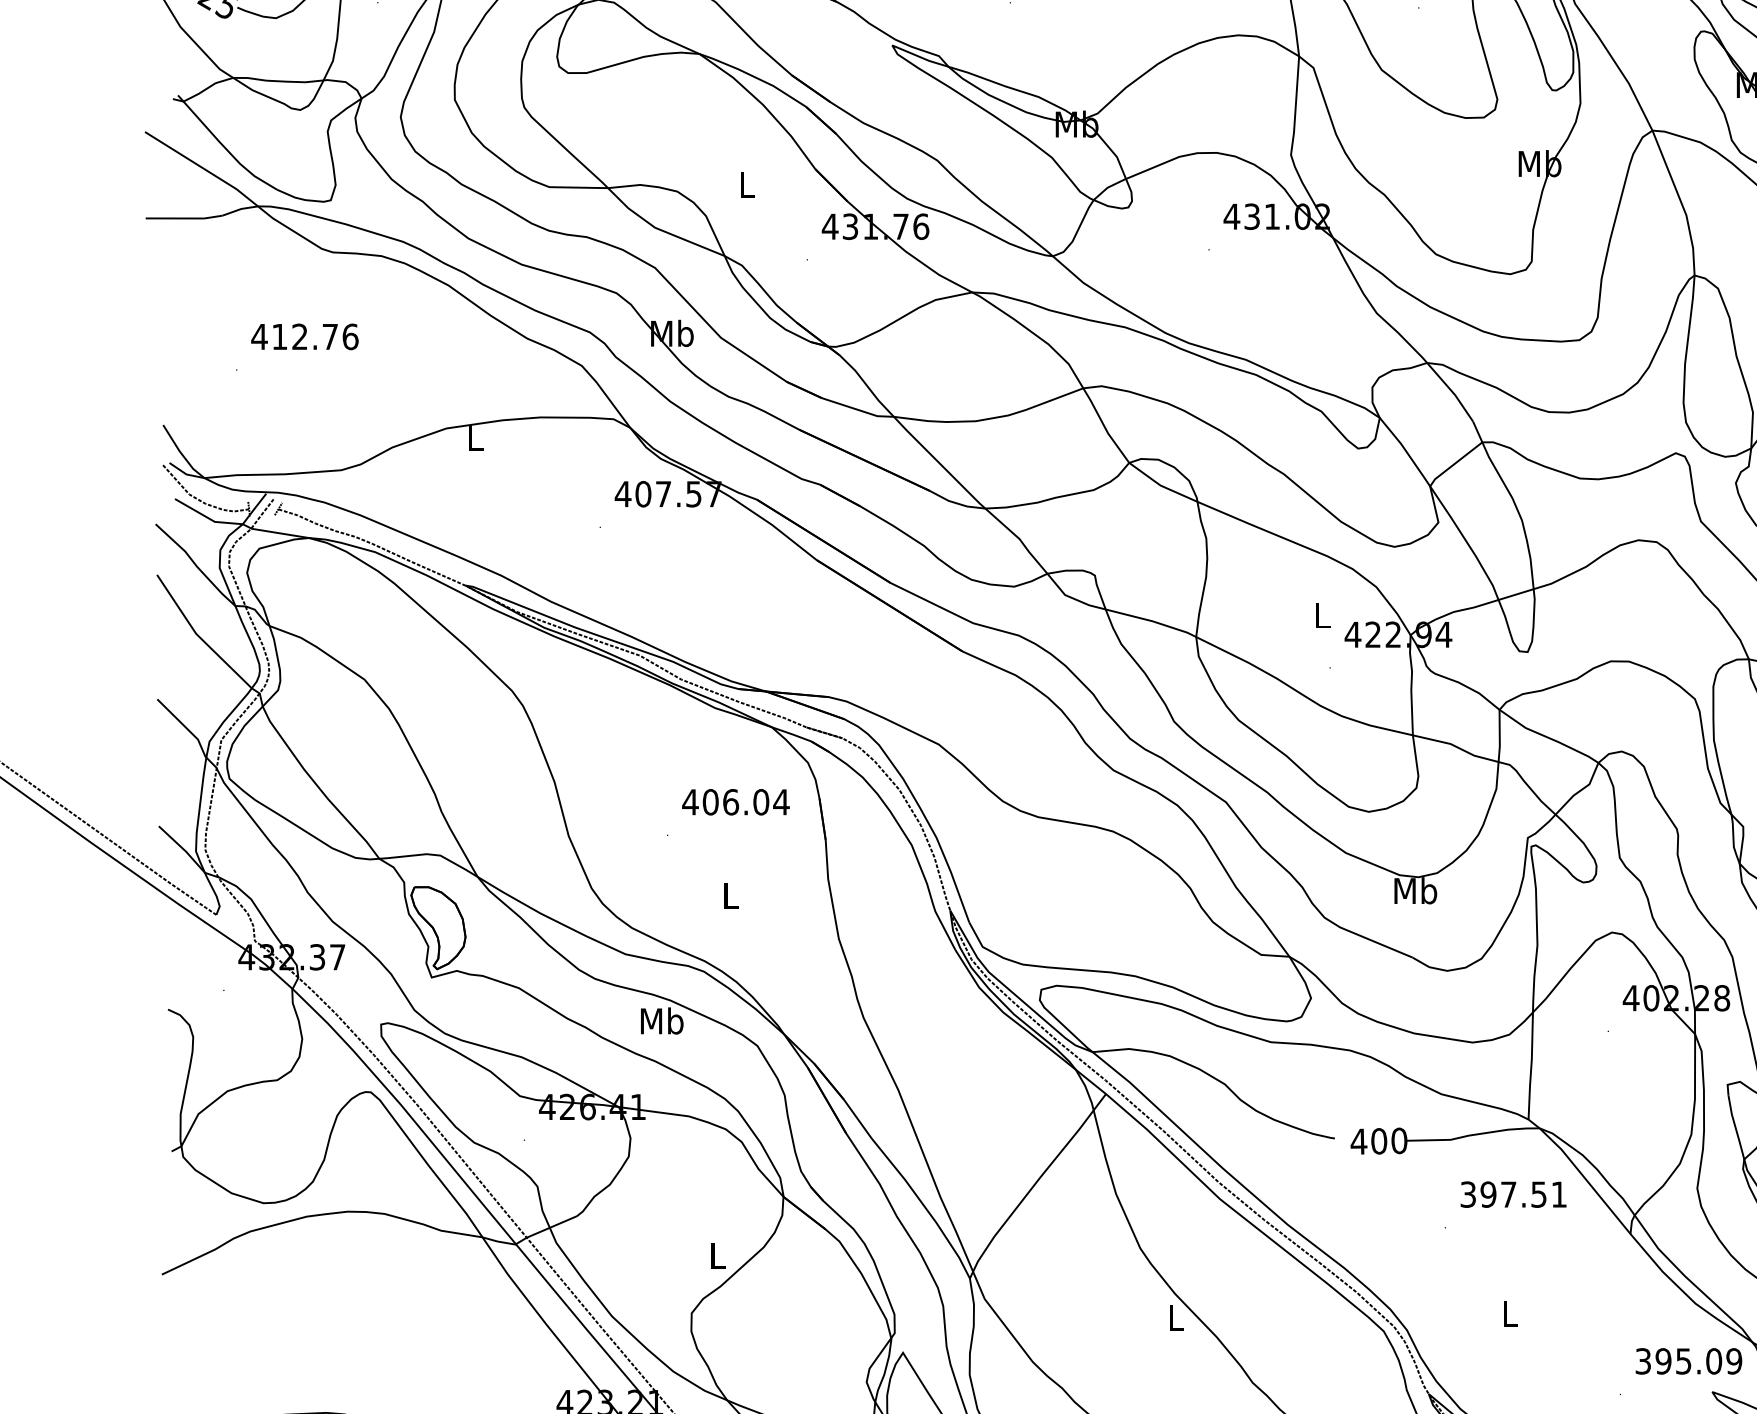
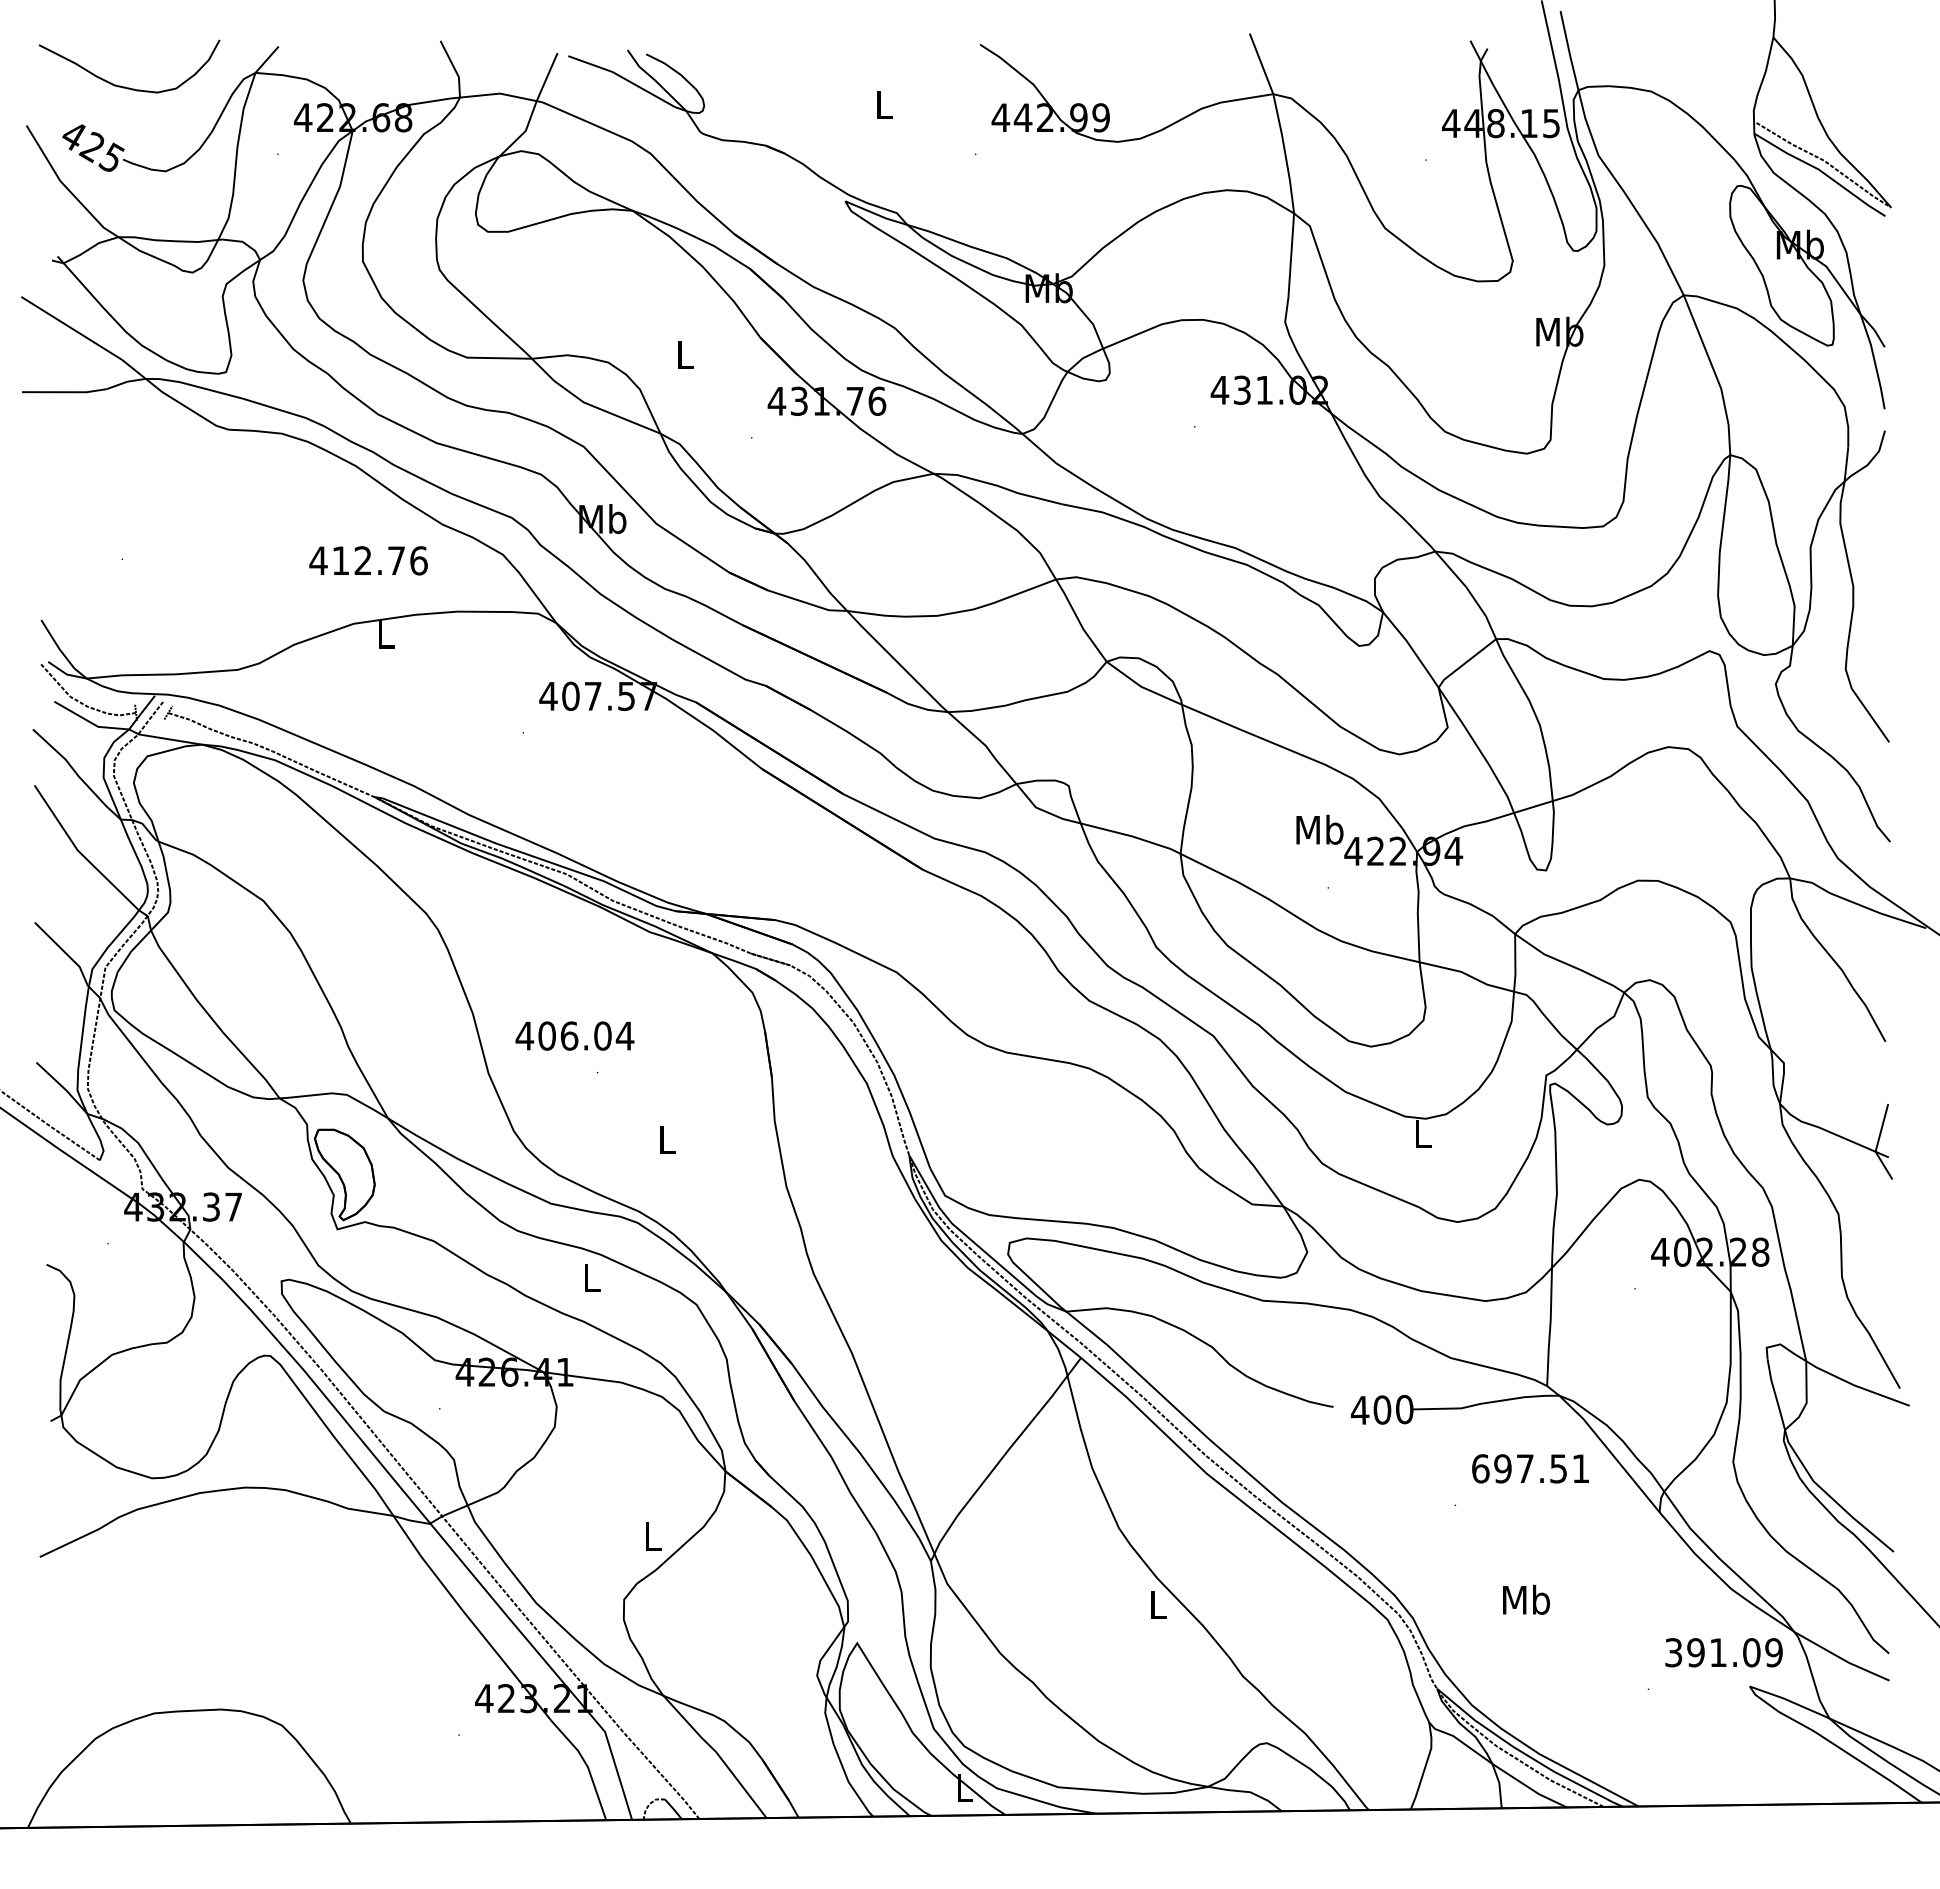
text: (304, 336) -> (368, 560), moved
text: (1322, 614) -> (1319, 829), L -> Mb
text: (735, 801) -> (574, 1035), moved
text: (1415, 890) -> (1422, 1133), Mb -> L
text: (662, 1021) -> (591, 1277), Mb -> L
text: (1468, 1194) -> (1480, 1468), 397.51 -> 697.51
text: (1509, 1313) -> (1526, 1599), L -> Mb
text: (1683, 1361) -> (1718, 1652), 395.09 -> 391.09

